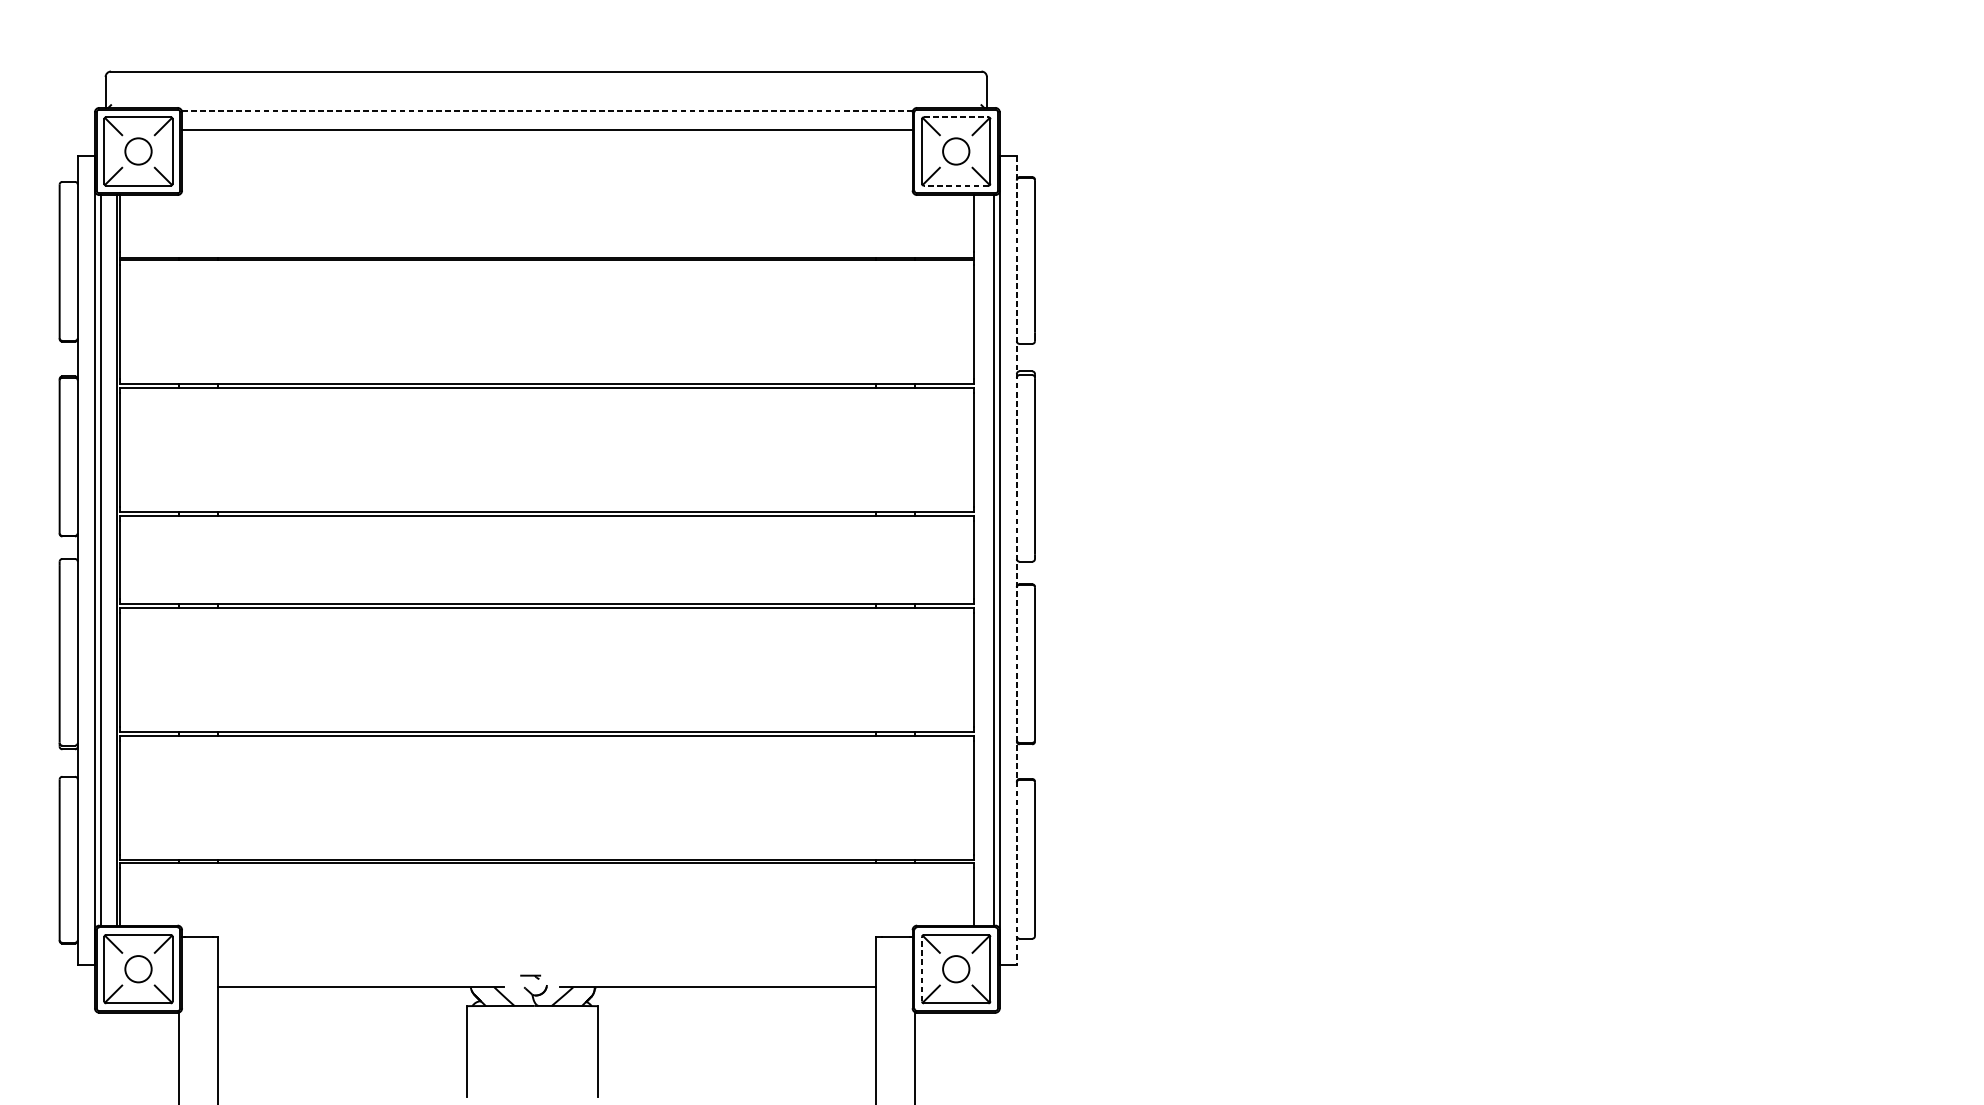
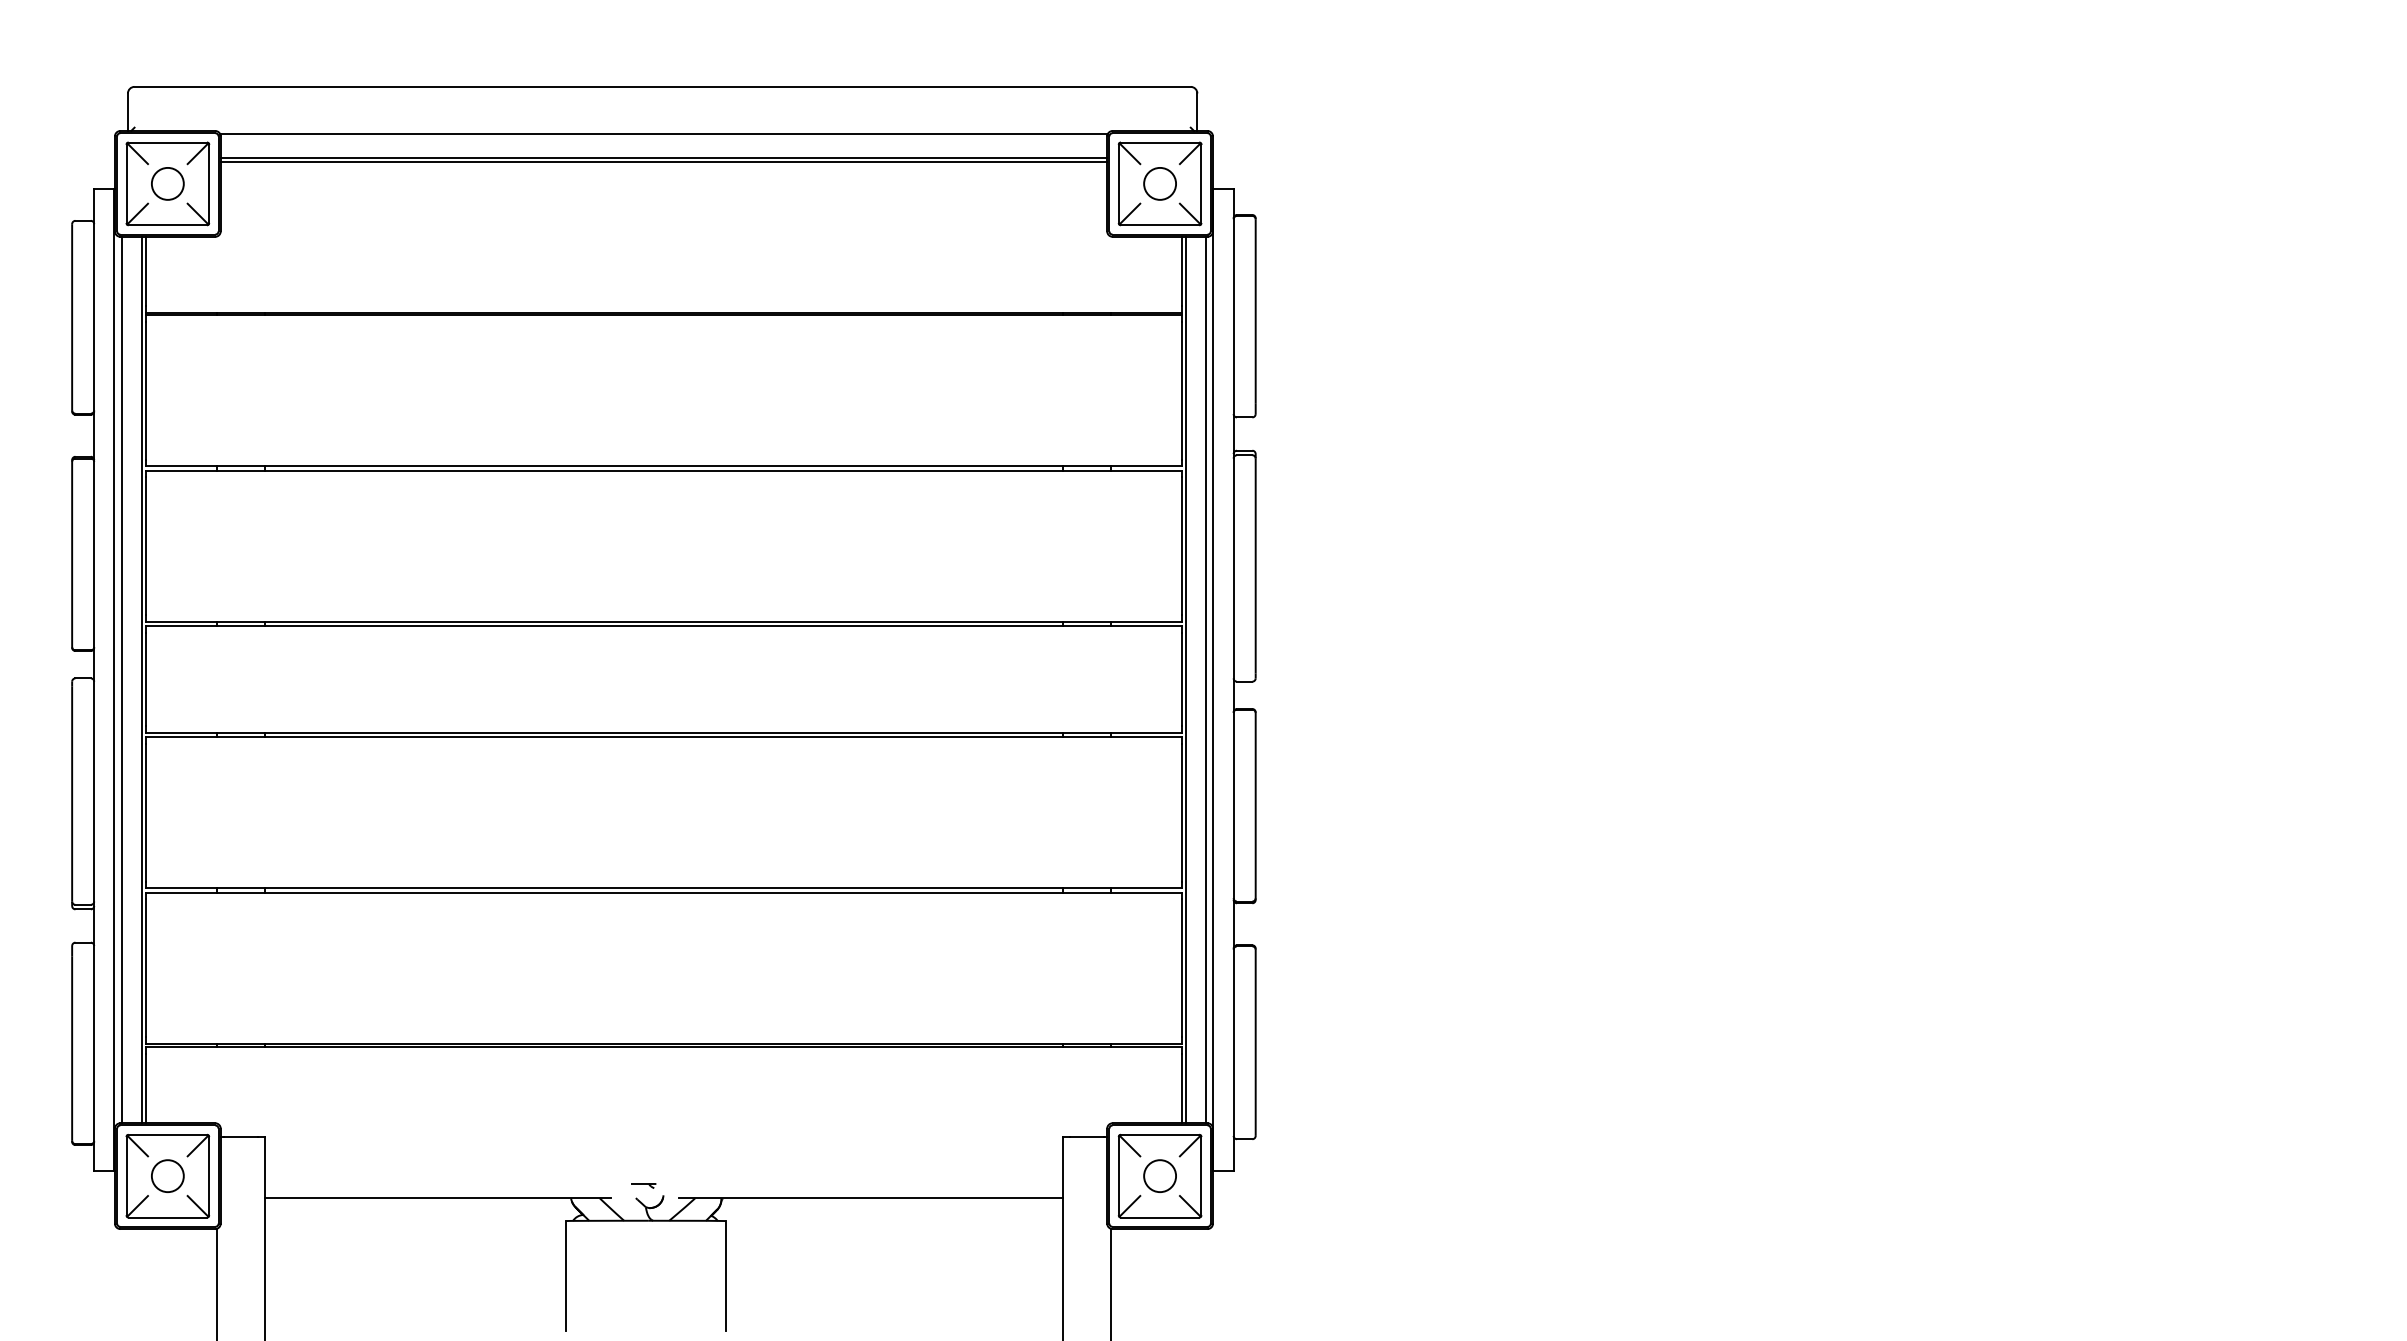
line: (546, 110) -> (663, 134), dashed -> solid
line: (956, 117) -> (1160, 142), dashed -> solid
line: (546, 133) -> (663, 161), added
line: (955, 185) -> (1159, 225), dashed -> solid
line: (977, 559) -> (1185, 679), added
line: (1016, 560) -> (1233, 680), dashed -> solid
line: (921, 968) -> (1118, 1175), dashed -> solid

